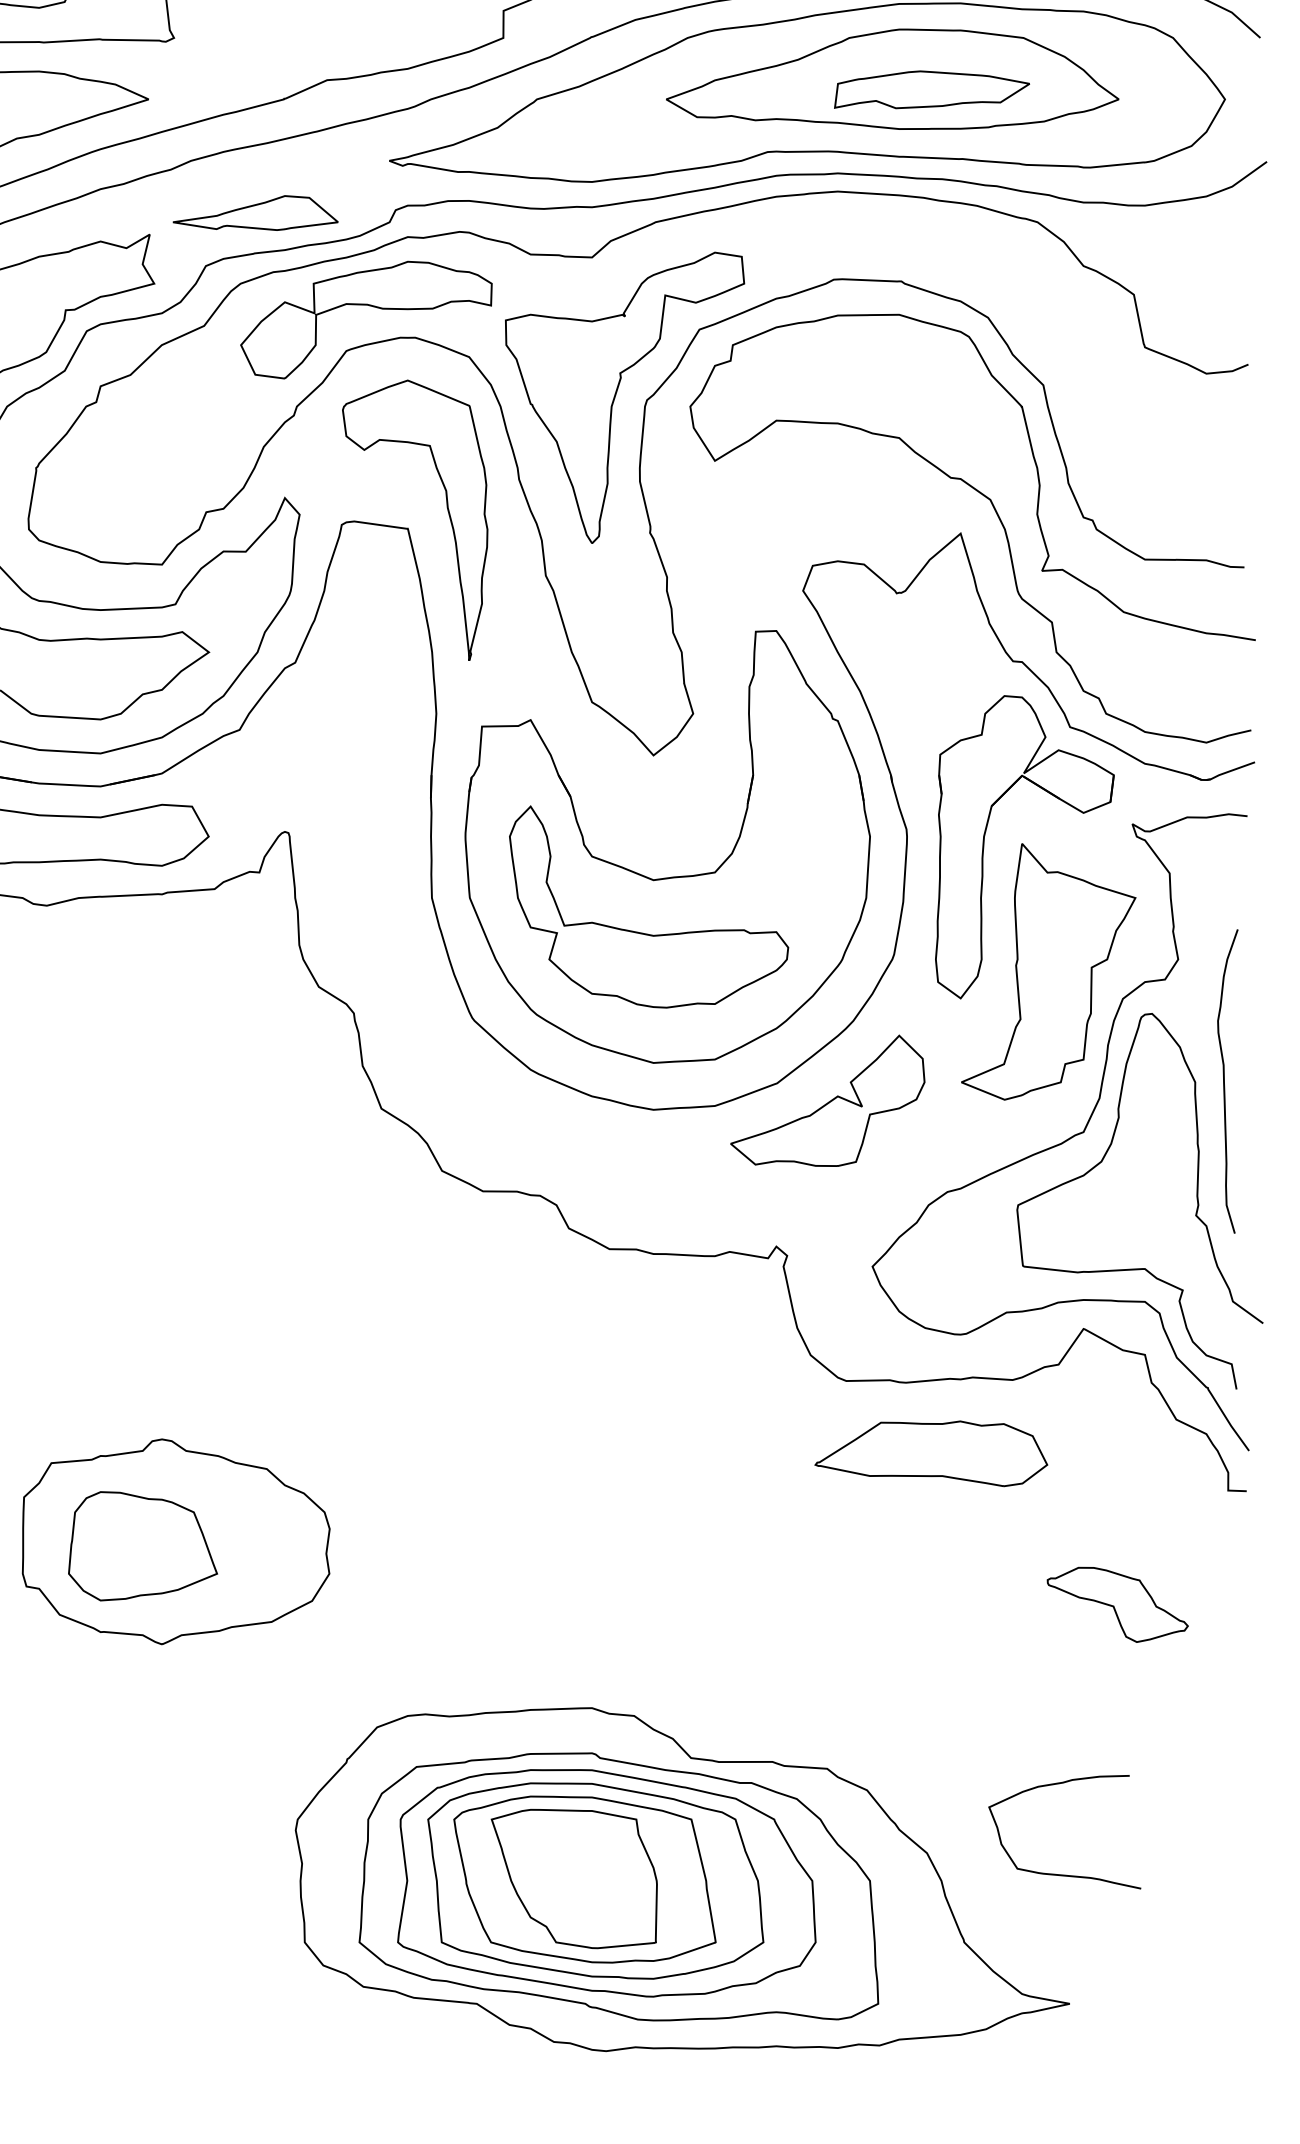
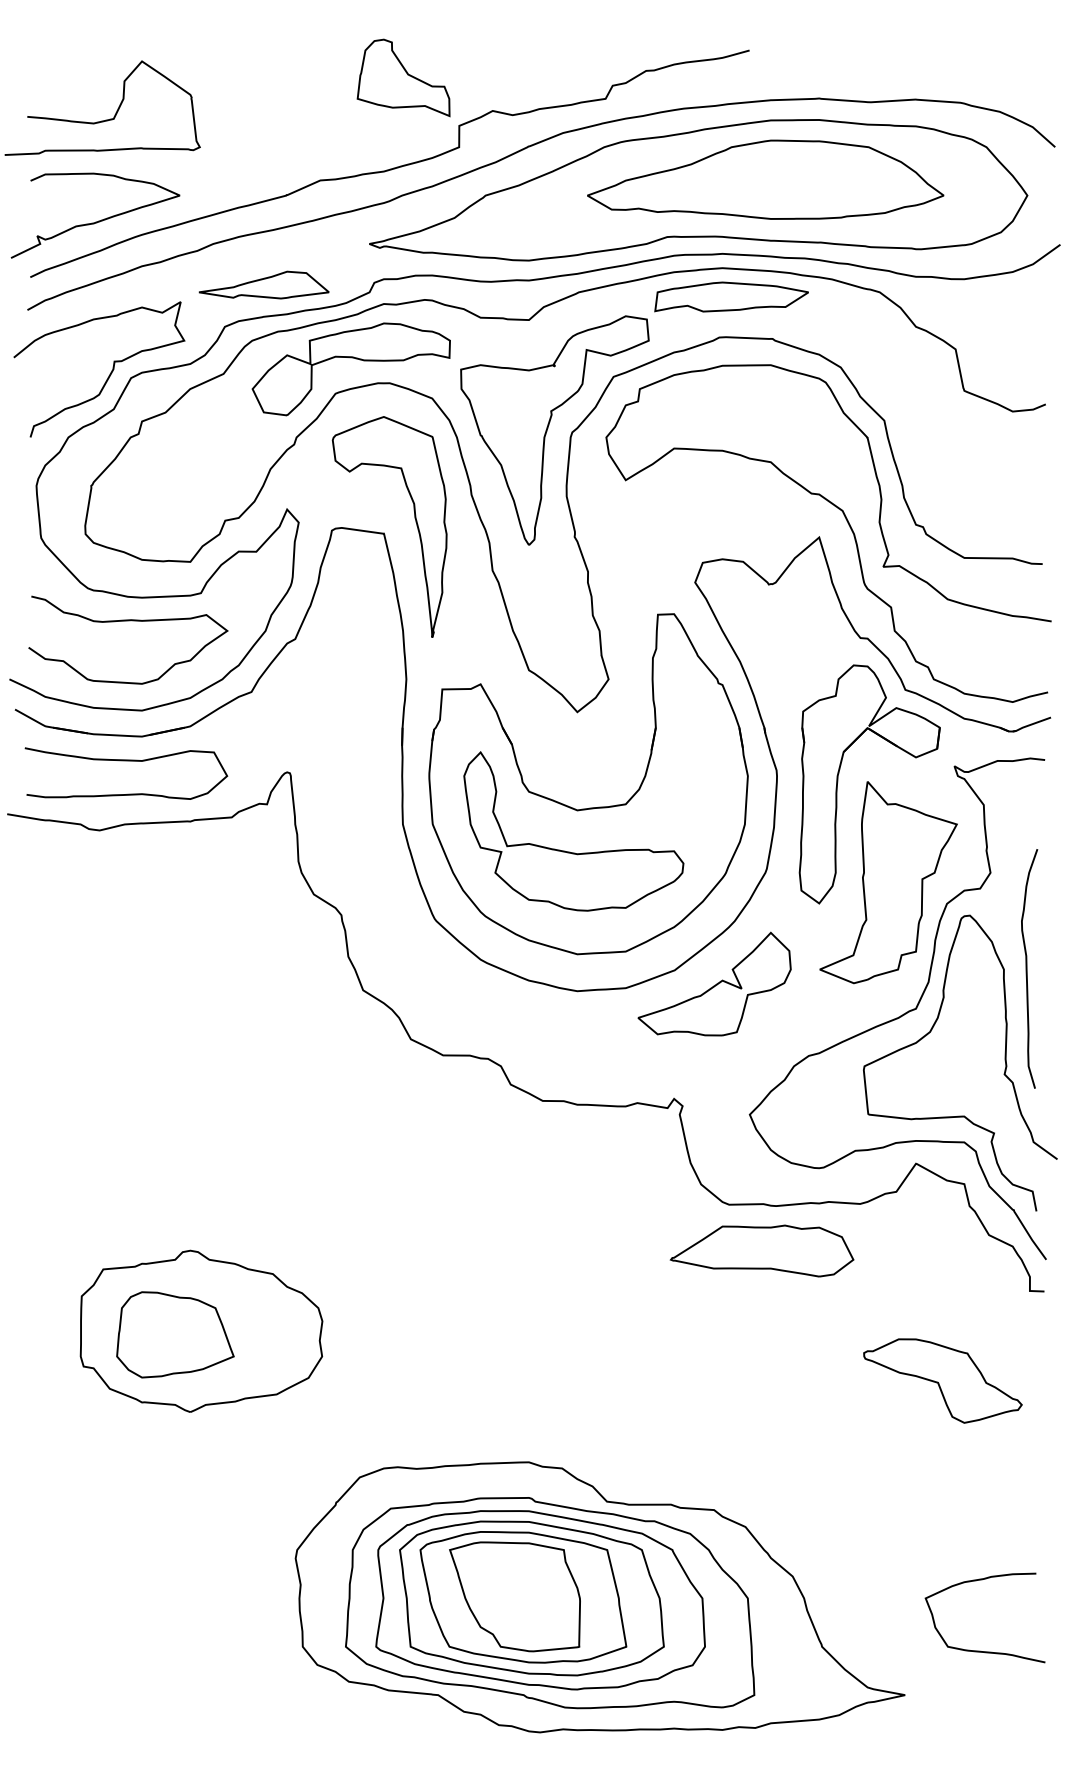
part: (931, 89) -> (731, 296), moved
part: (930, 1453) -> (761, 1250), moved
part: (1117, 1604) -> (942, 1380), size x1.43
curve: (1058, 1873) -> (980, 1650), moved

